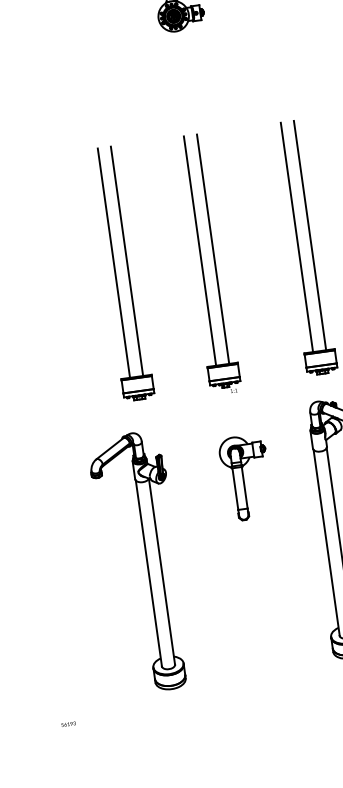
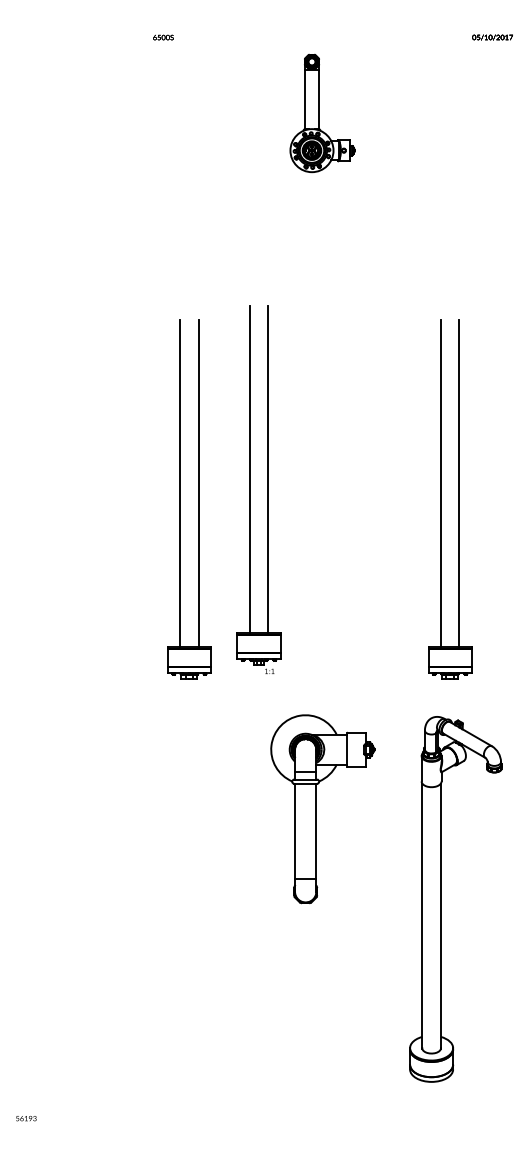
part: (202, 265) -> (250, 489), moved
part: (246, 477) -> (322, 808), size x1.6
part: (146, 561) -> (167, 906), removed

